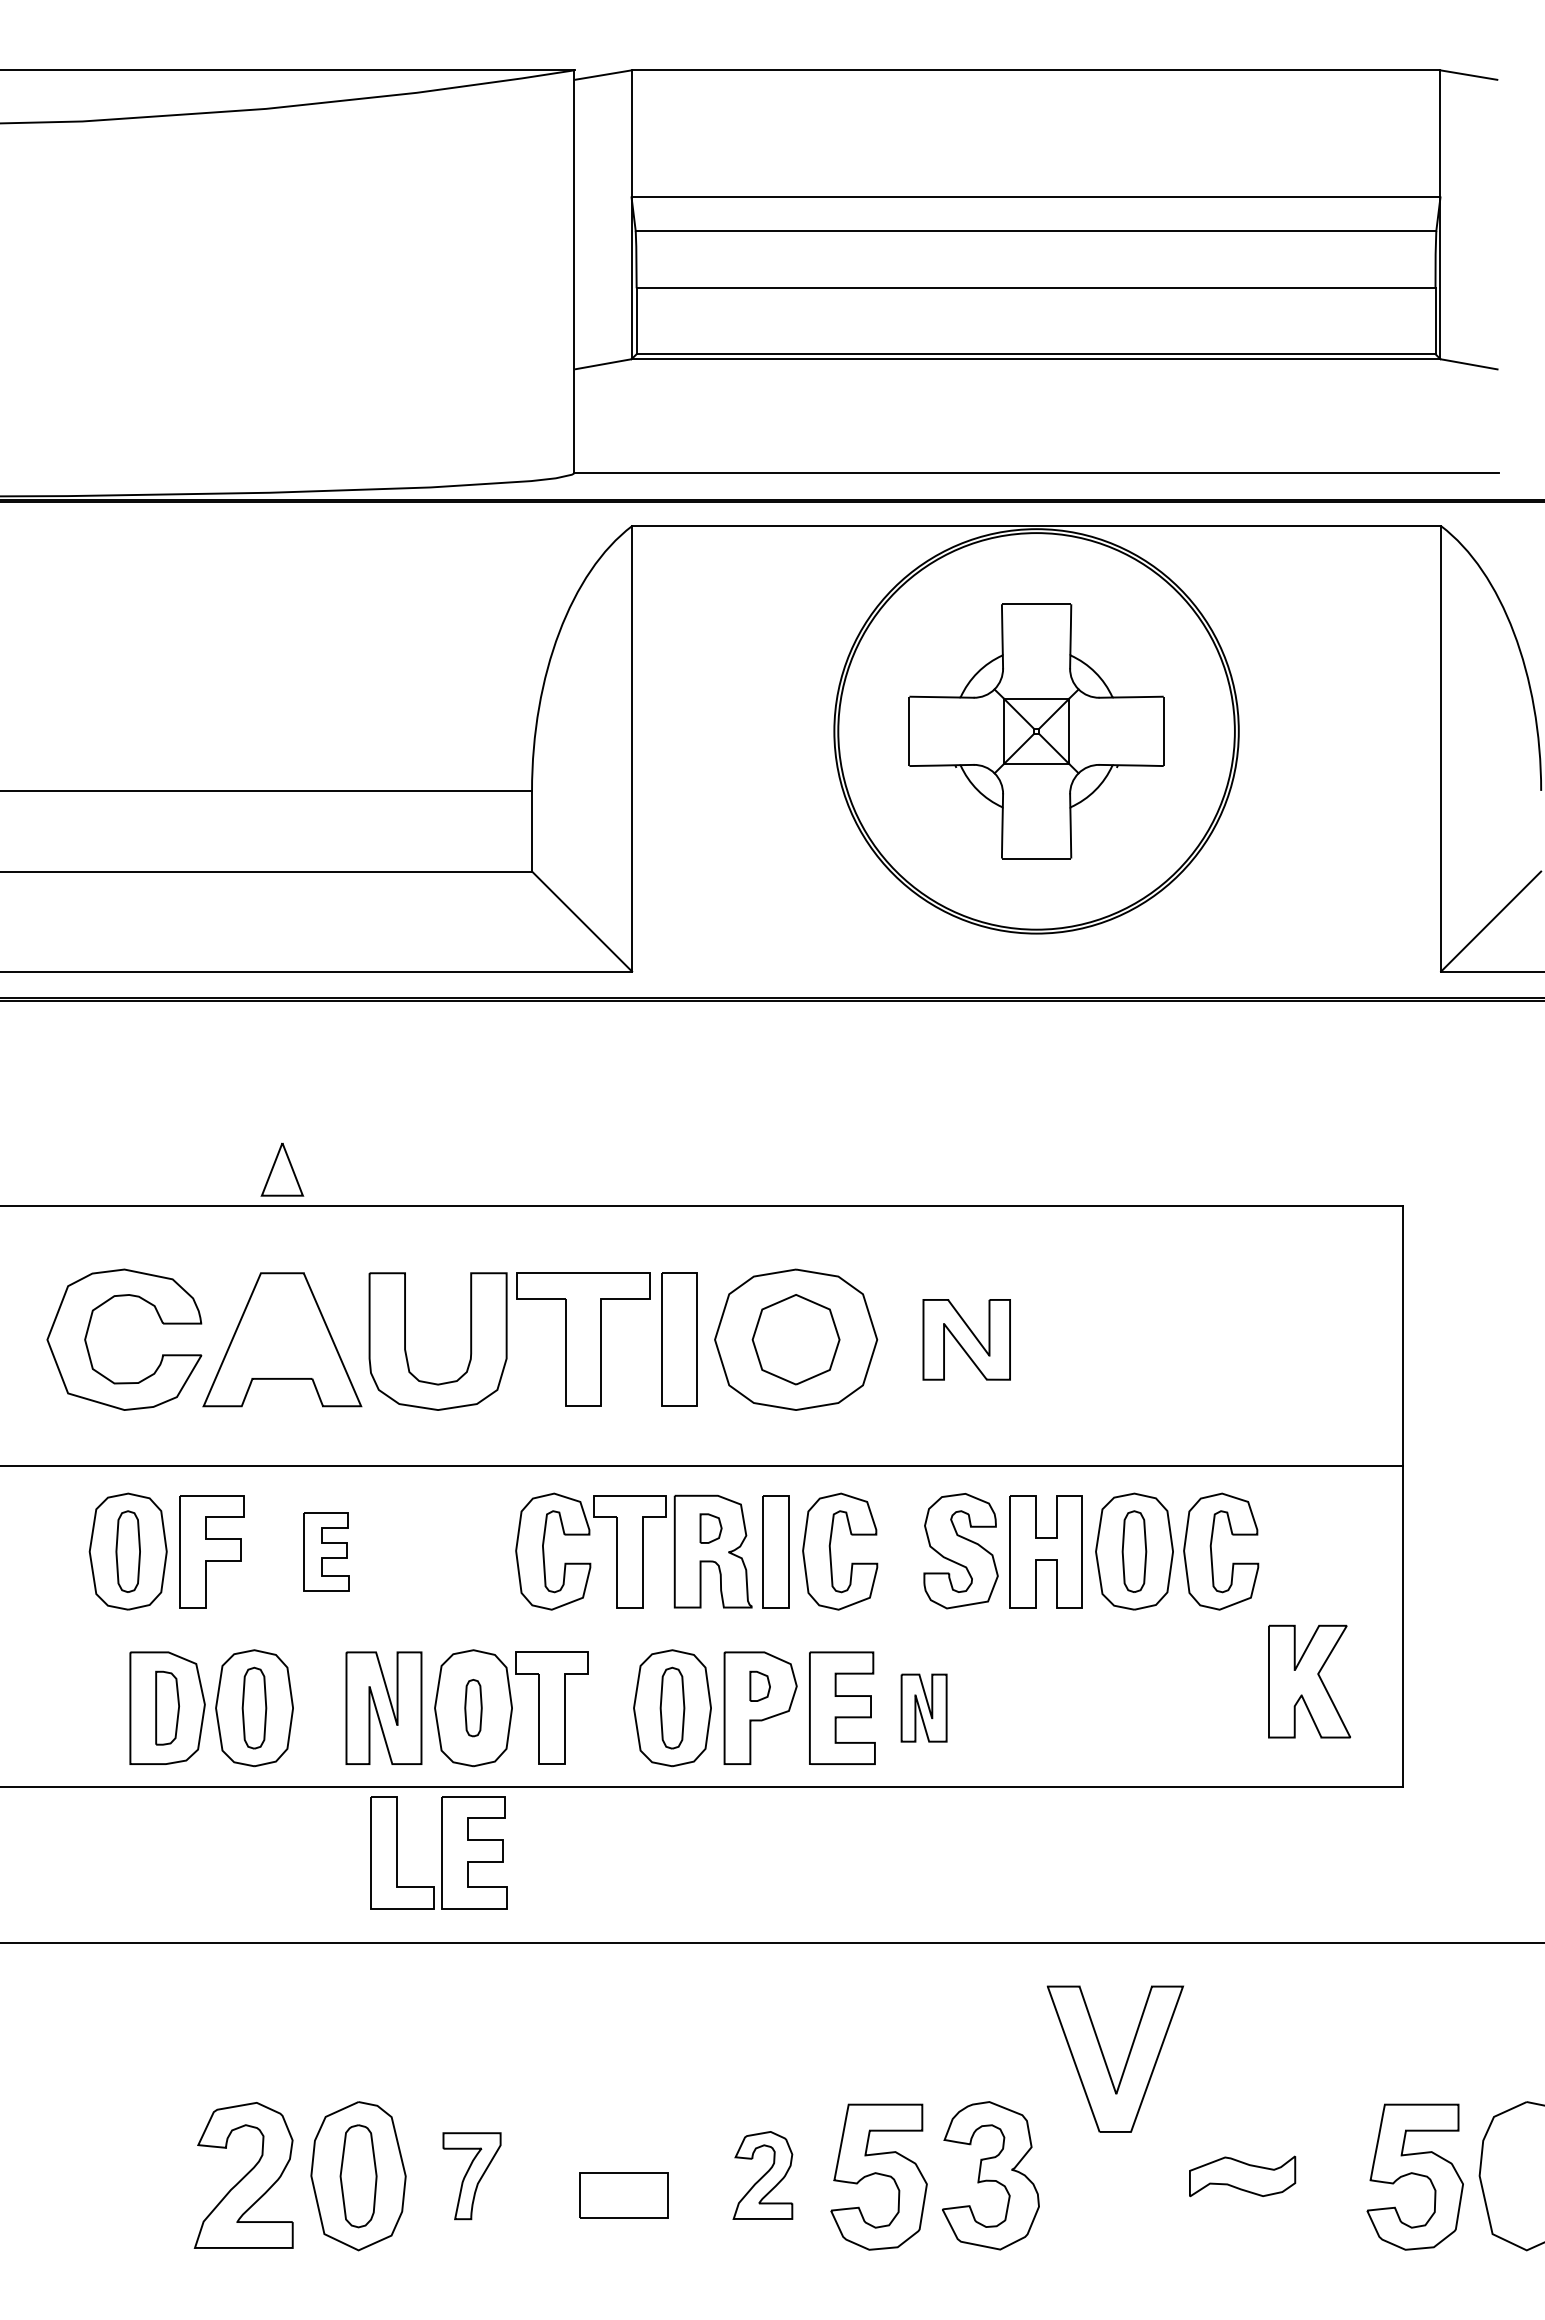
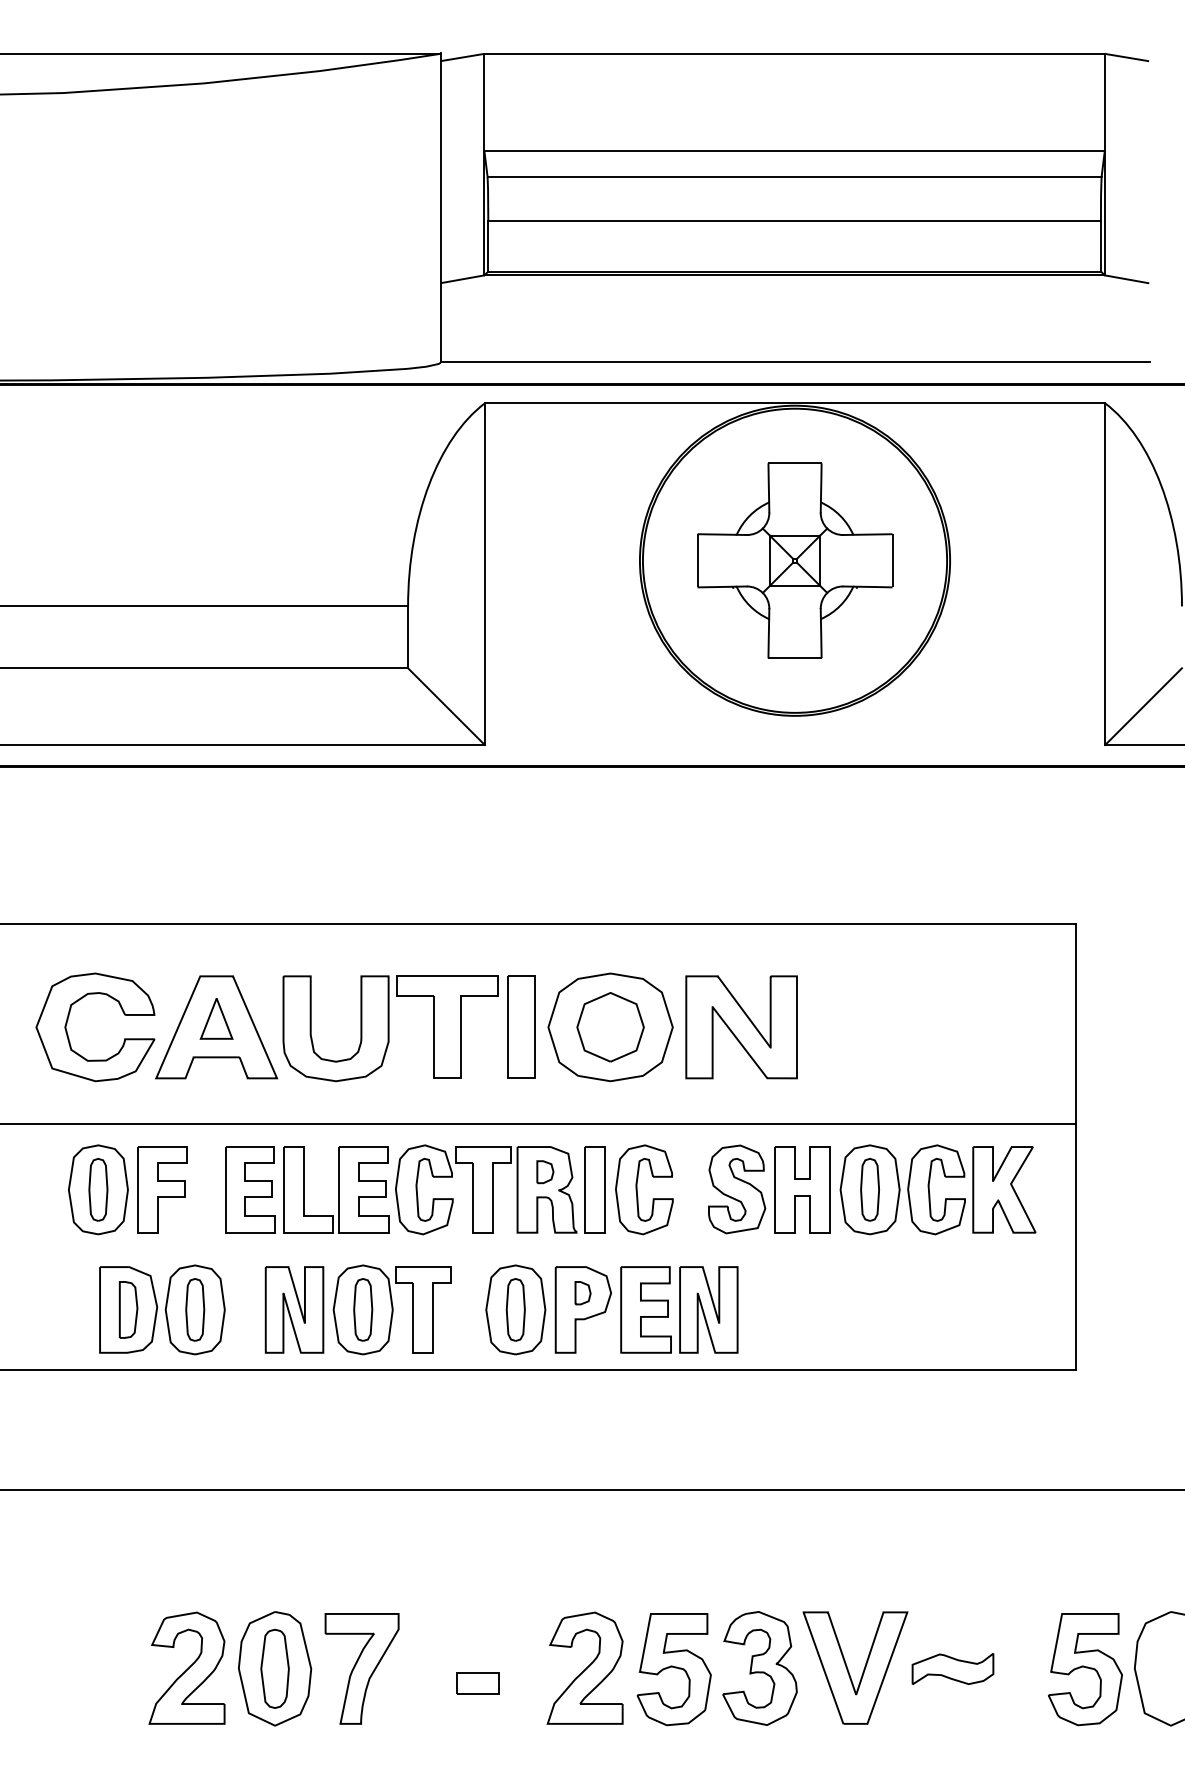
part: (282, 1169) -> (216, 1018), moved
part: (966, 1339) -> (741, 1027), size x1.67
part: (326, 1551) -> (250, 1189), size x1.43
part: (1309, 1681) -> (1004, 1189), moved
part: (473, 1707) -> (363, 1309), size x1.43
part: (923, 1707) -> (708, 1309), size x1.67
part: (438, 1852) -> (336, 1189), moved
part: (1106, 2061) -> (848, 1669), moved
part: (471, 2175) -> (361, 1668), size x1.67
part: (762, 2175) -> (584, 1668), size x1.67
part: (623, 2194) -> (478, 1682), size x0.62

